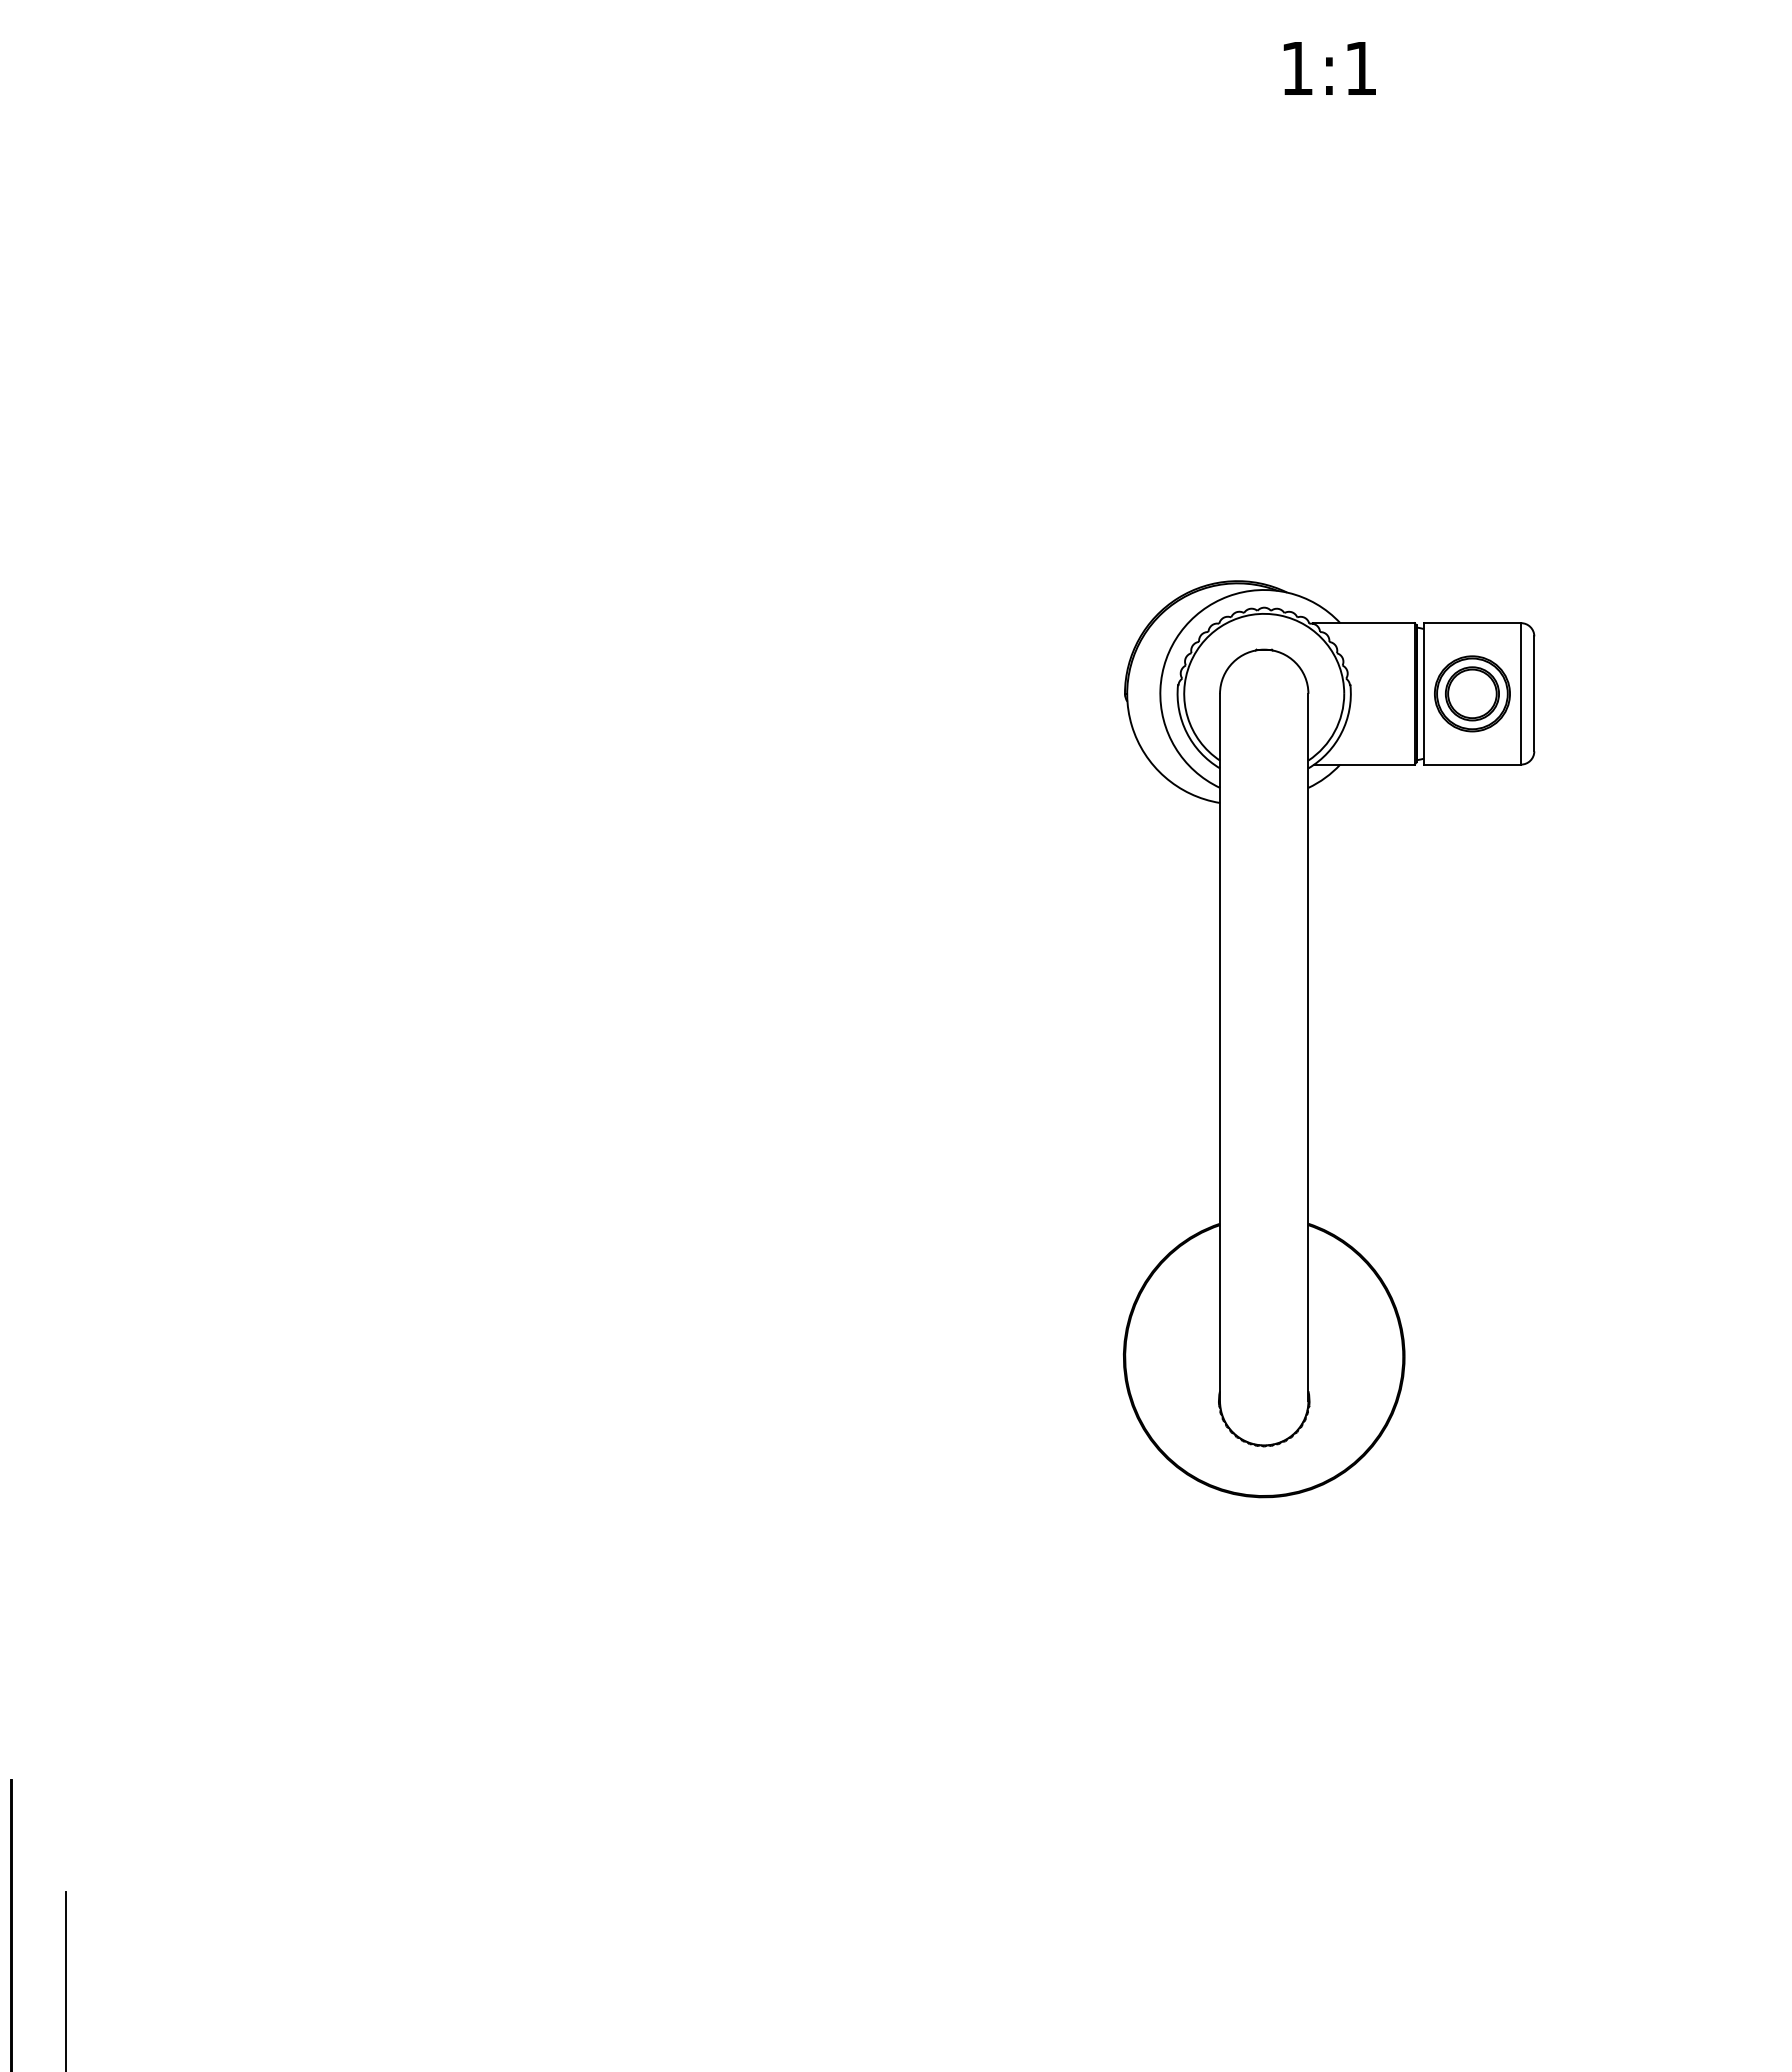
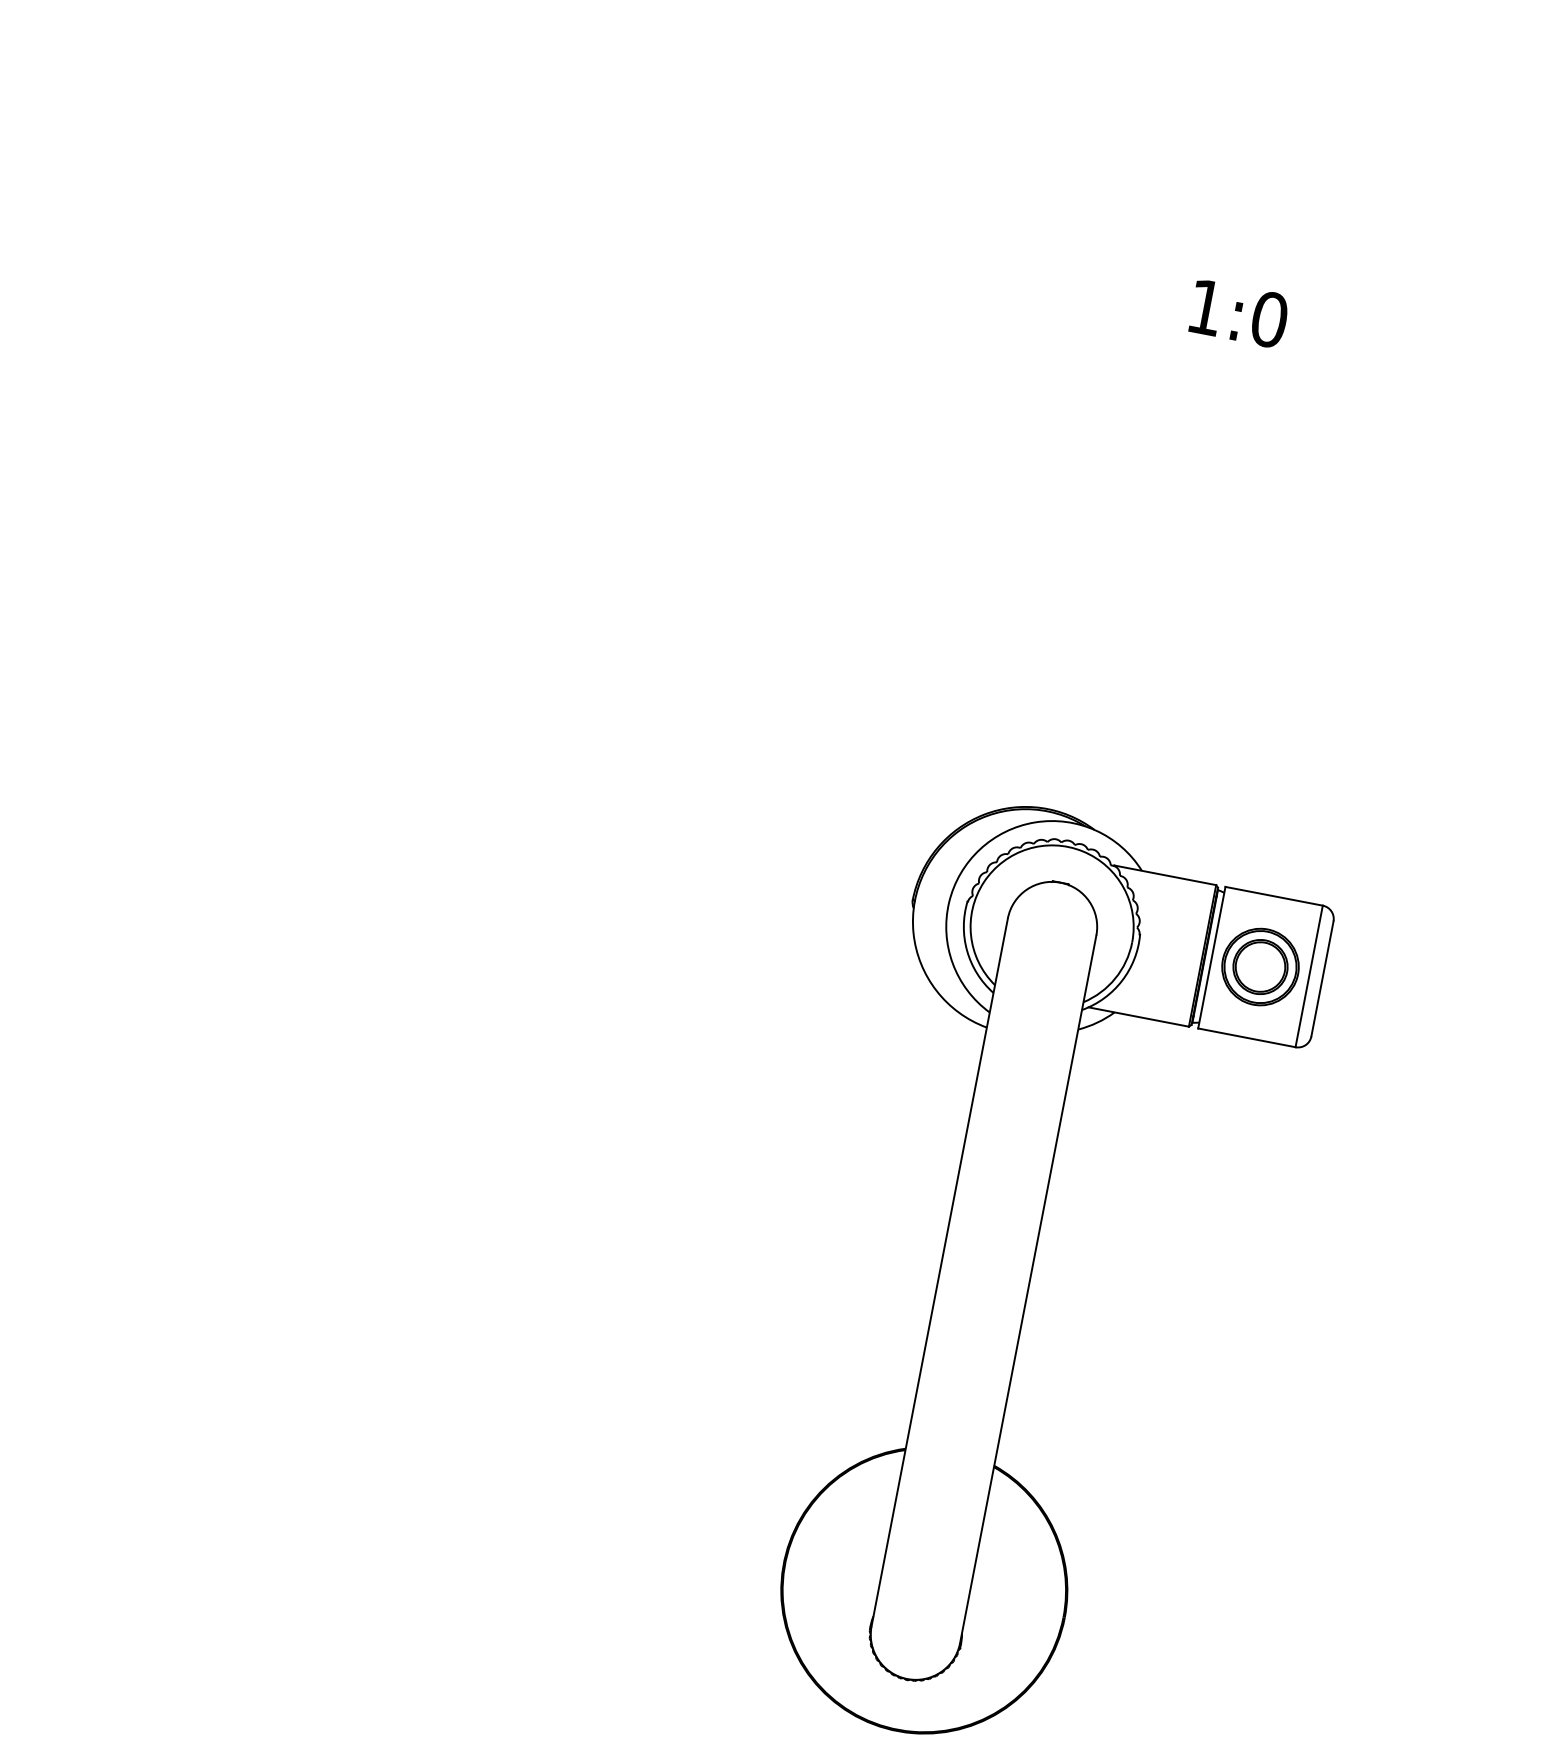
text: (1360, 68) -> (1269, 319), 1:1 -> 1:0

